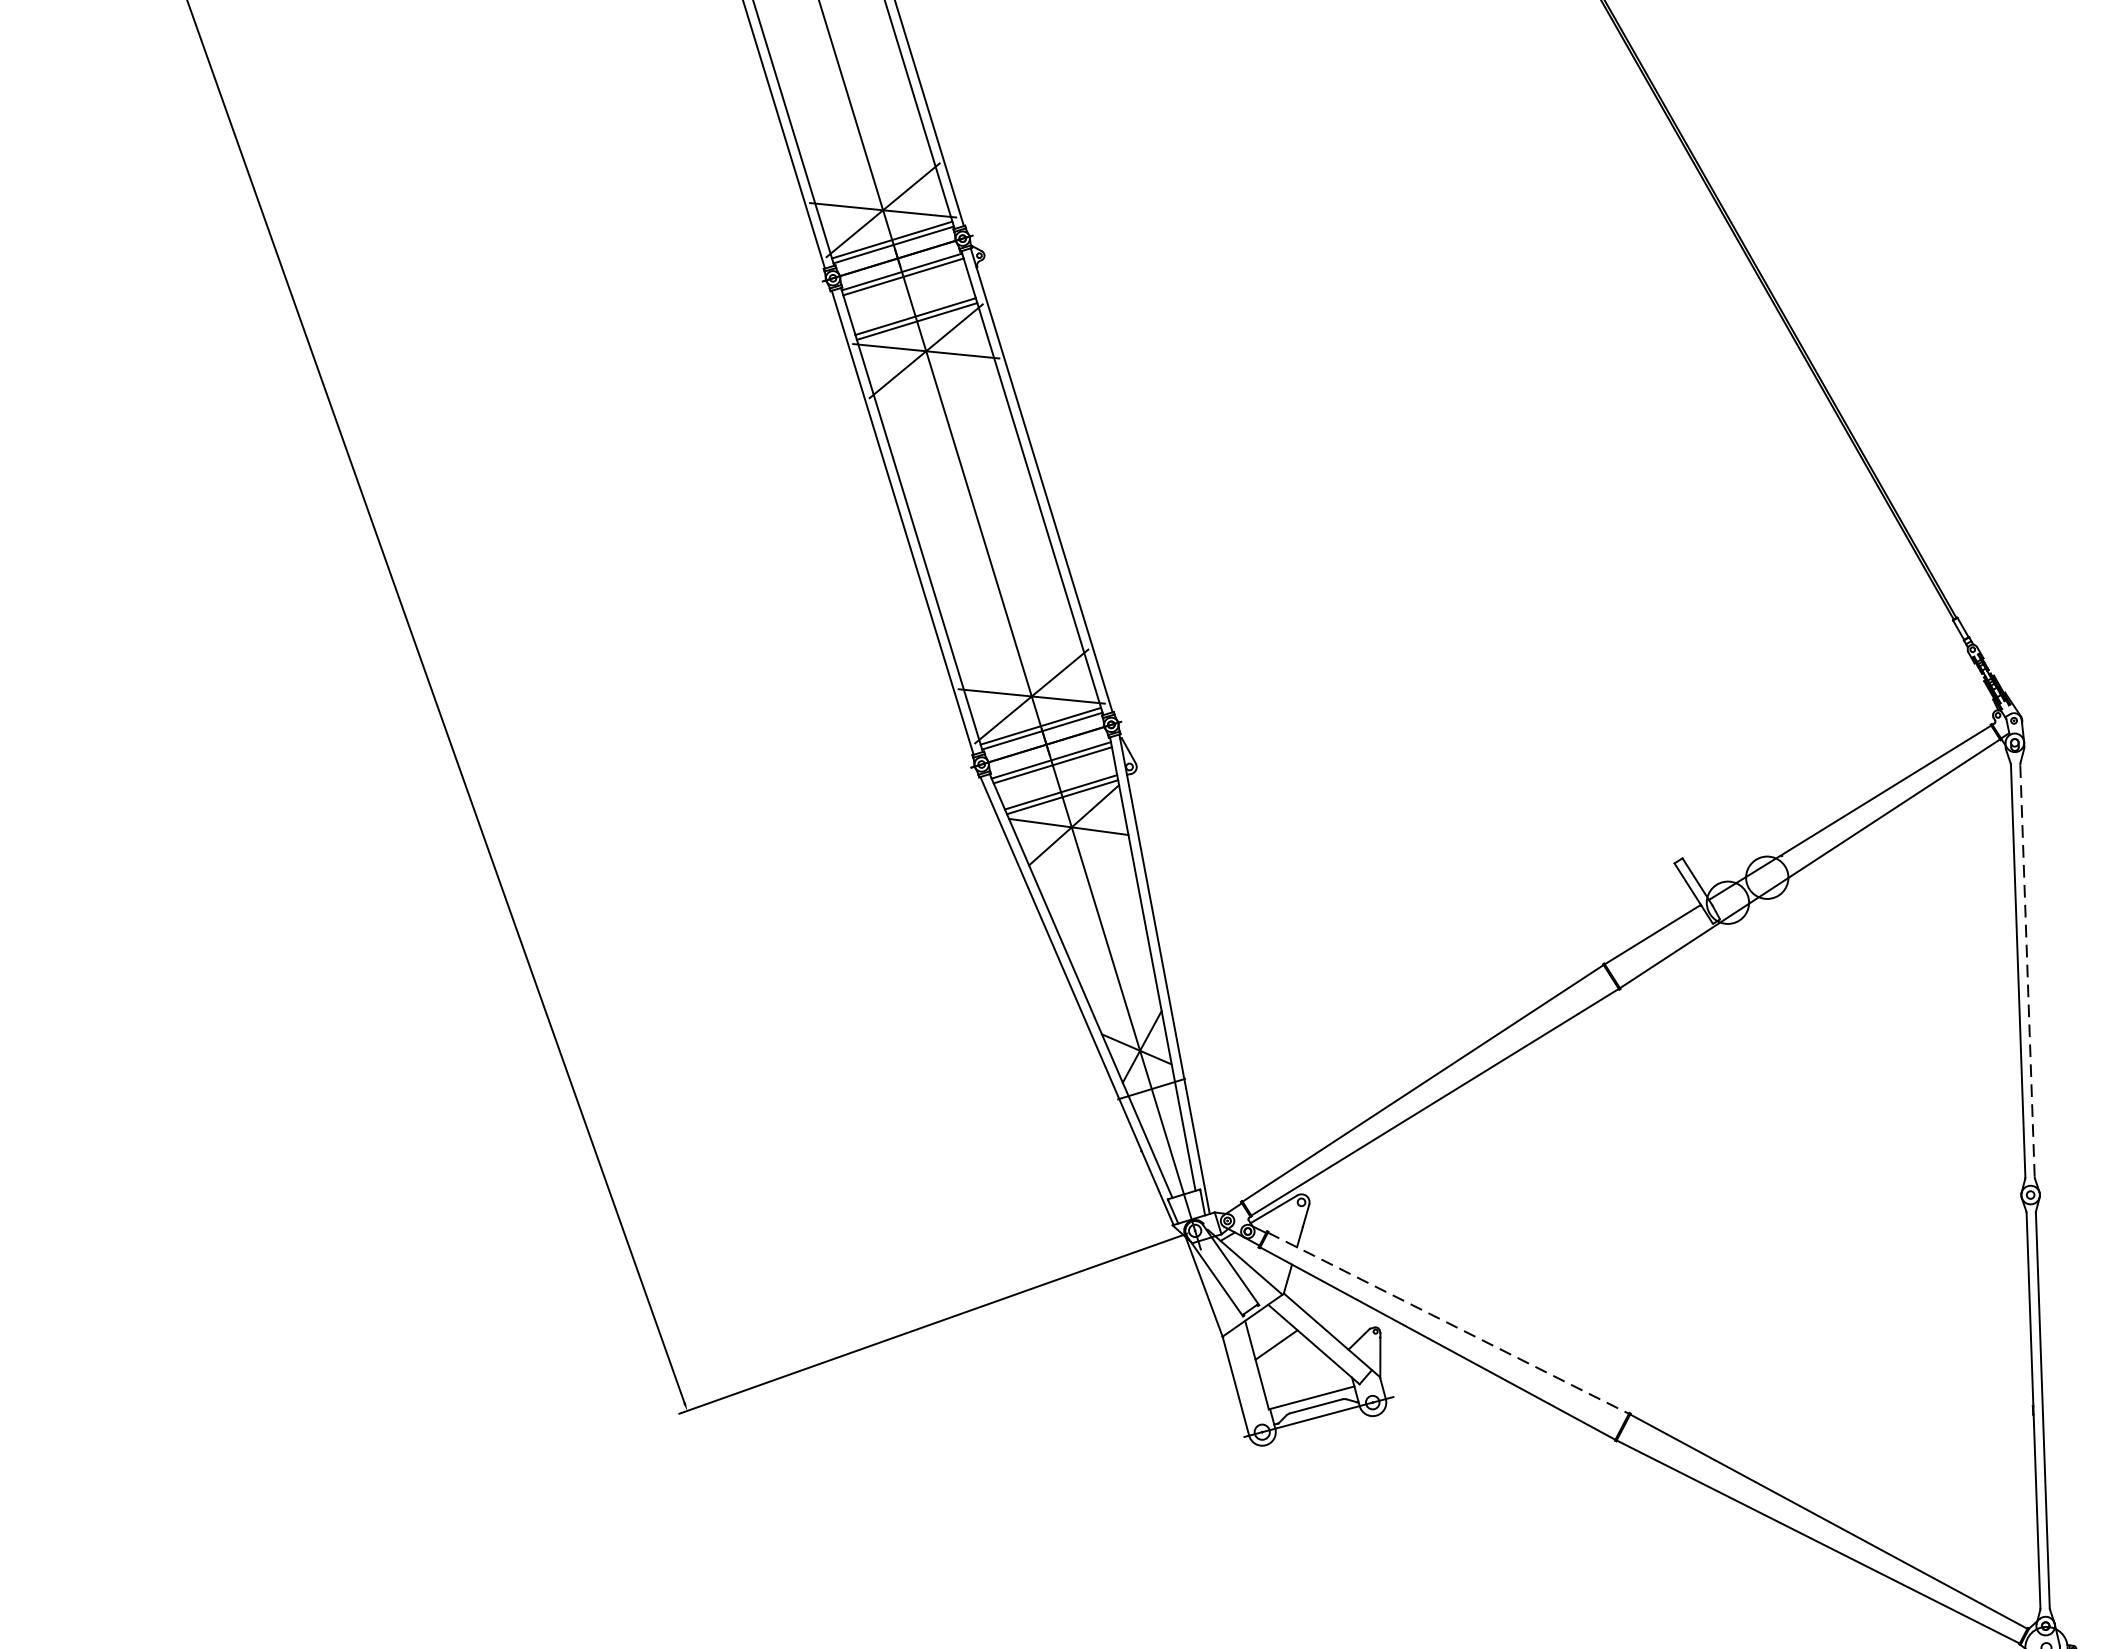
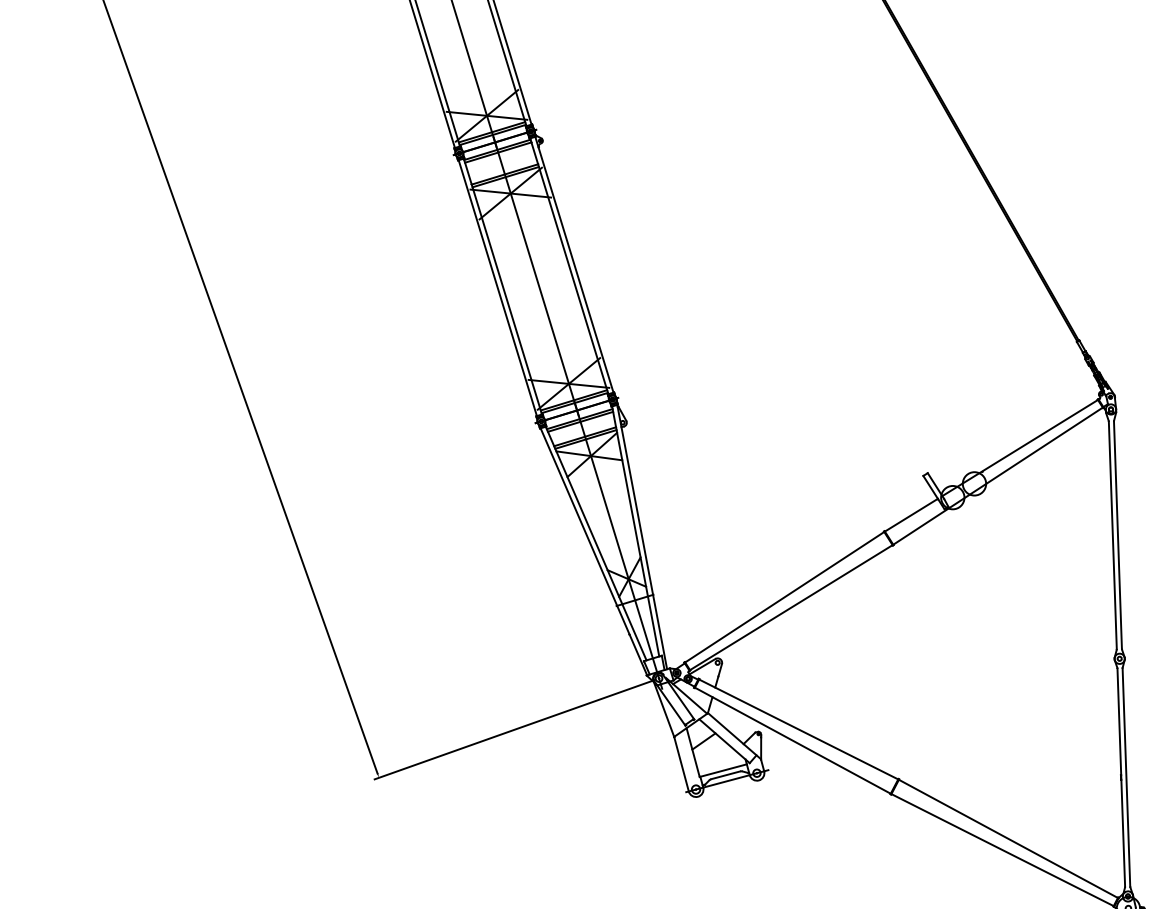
line: (2026, 971) -> (1117, 535), dashed -> solid
line: (1449, 1323) -> (799, 729), dashed -> solid

